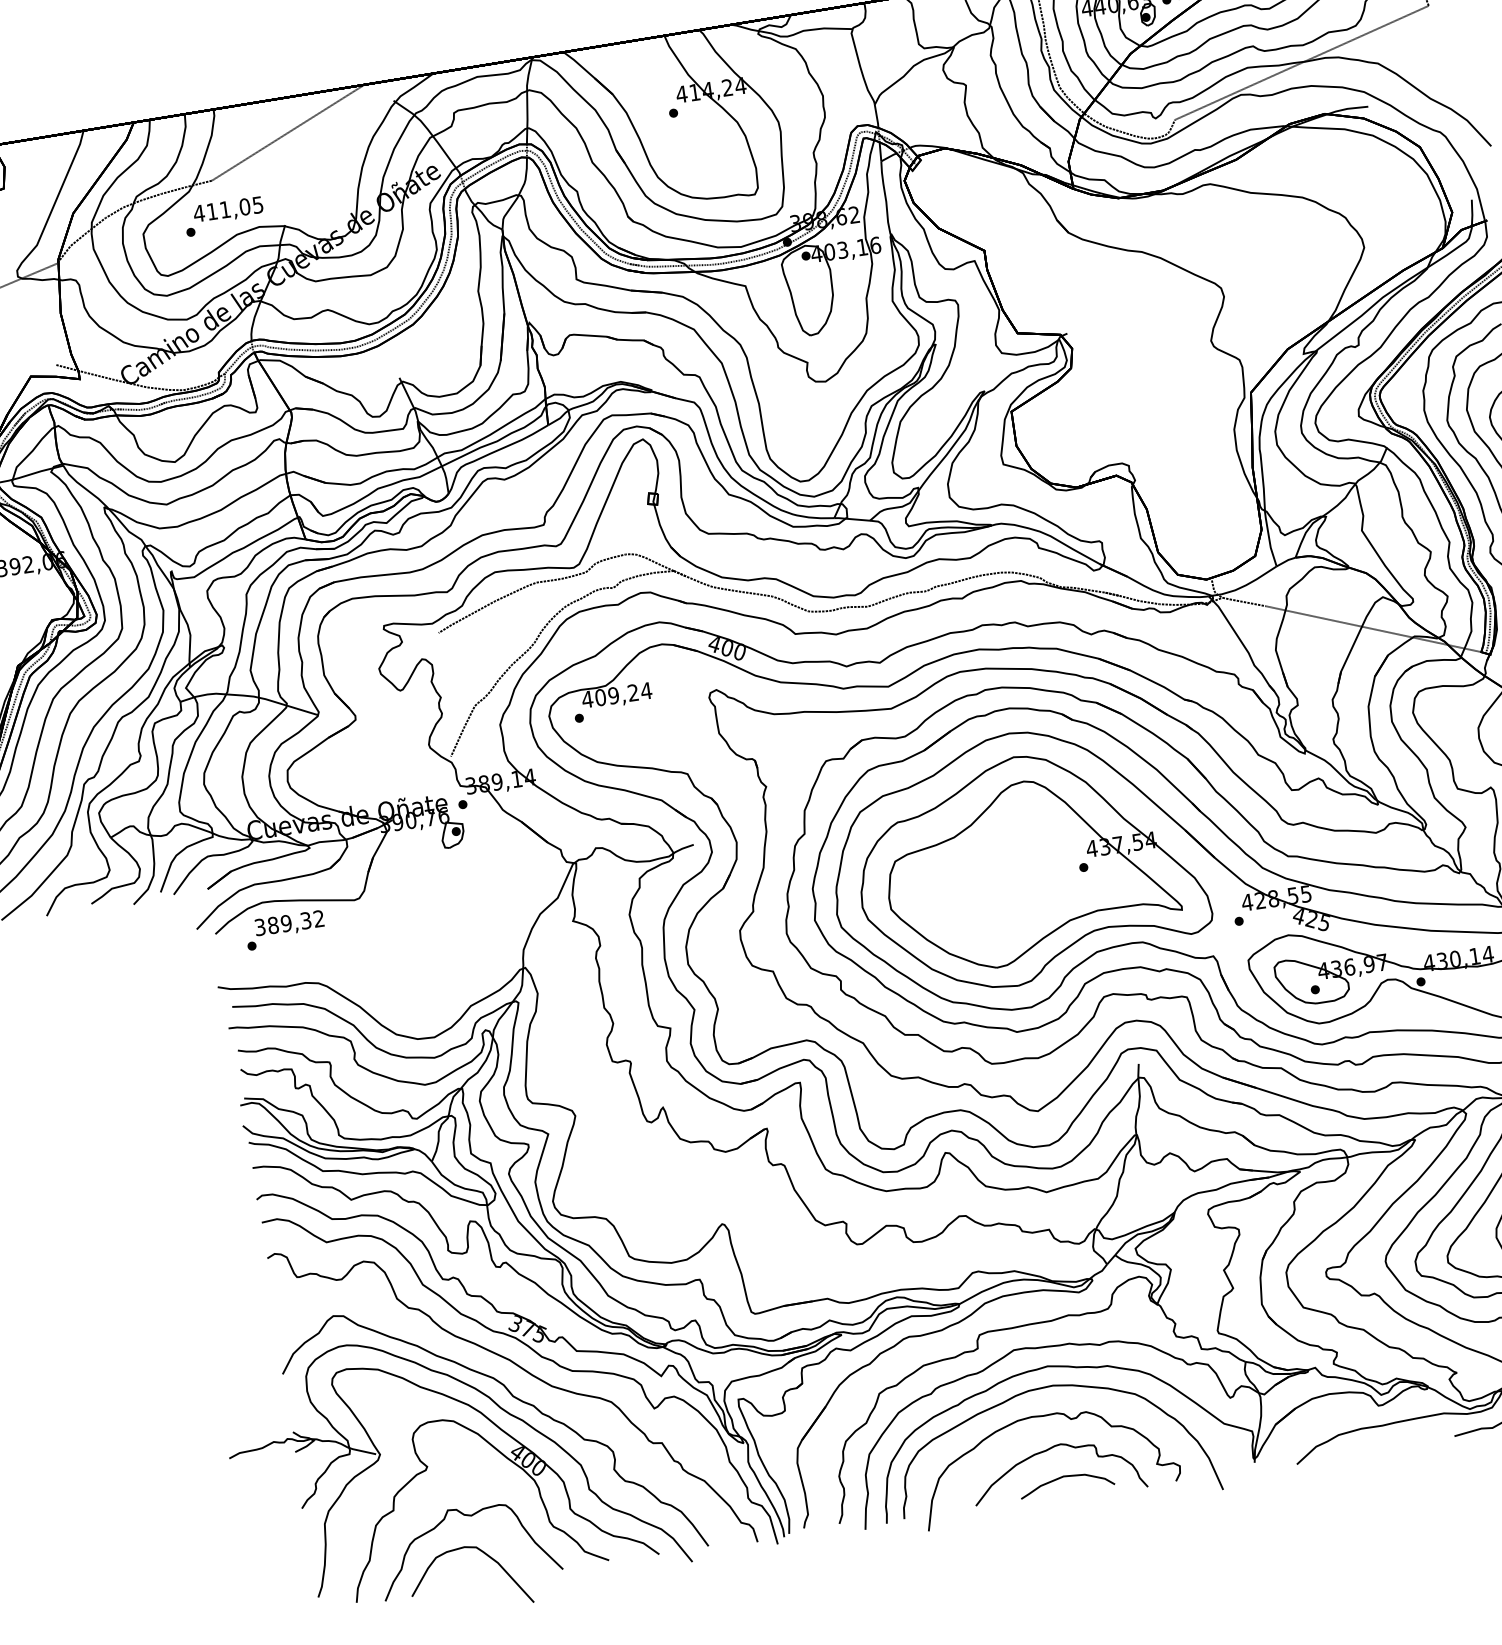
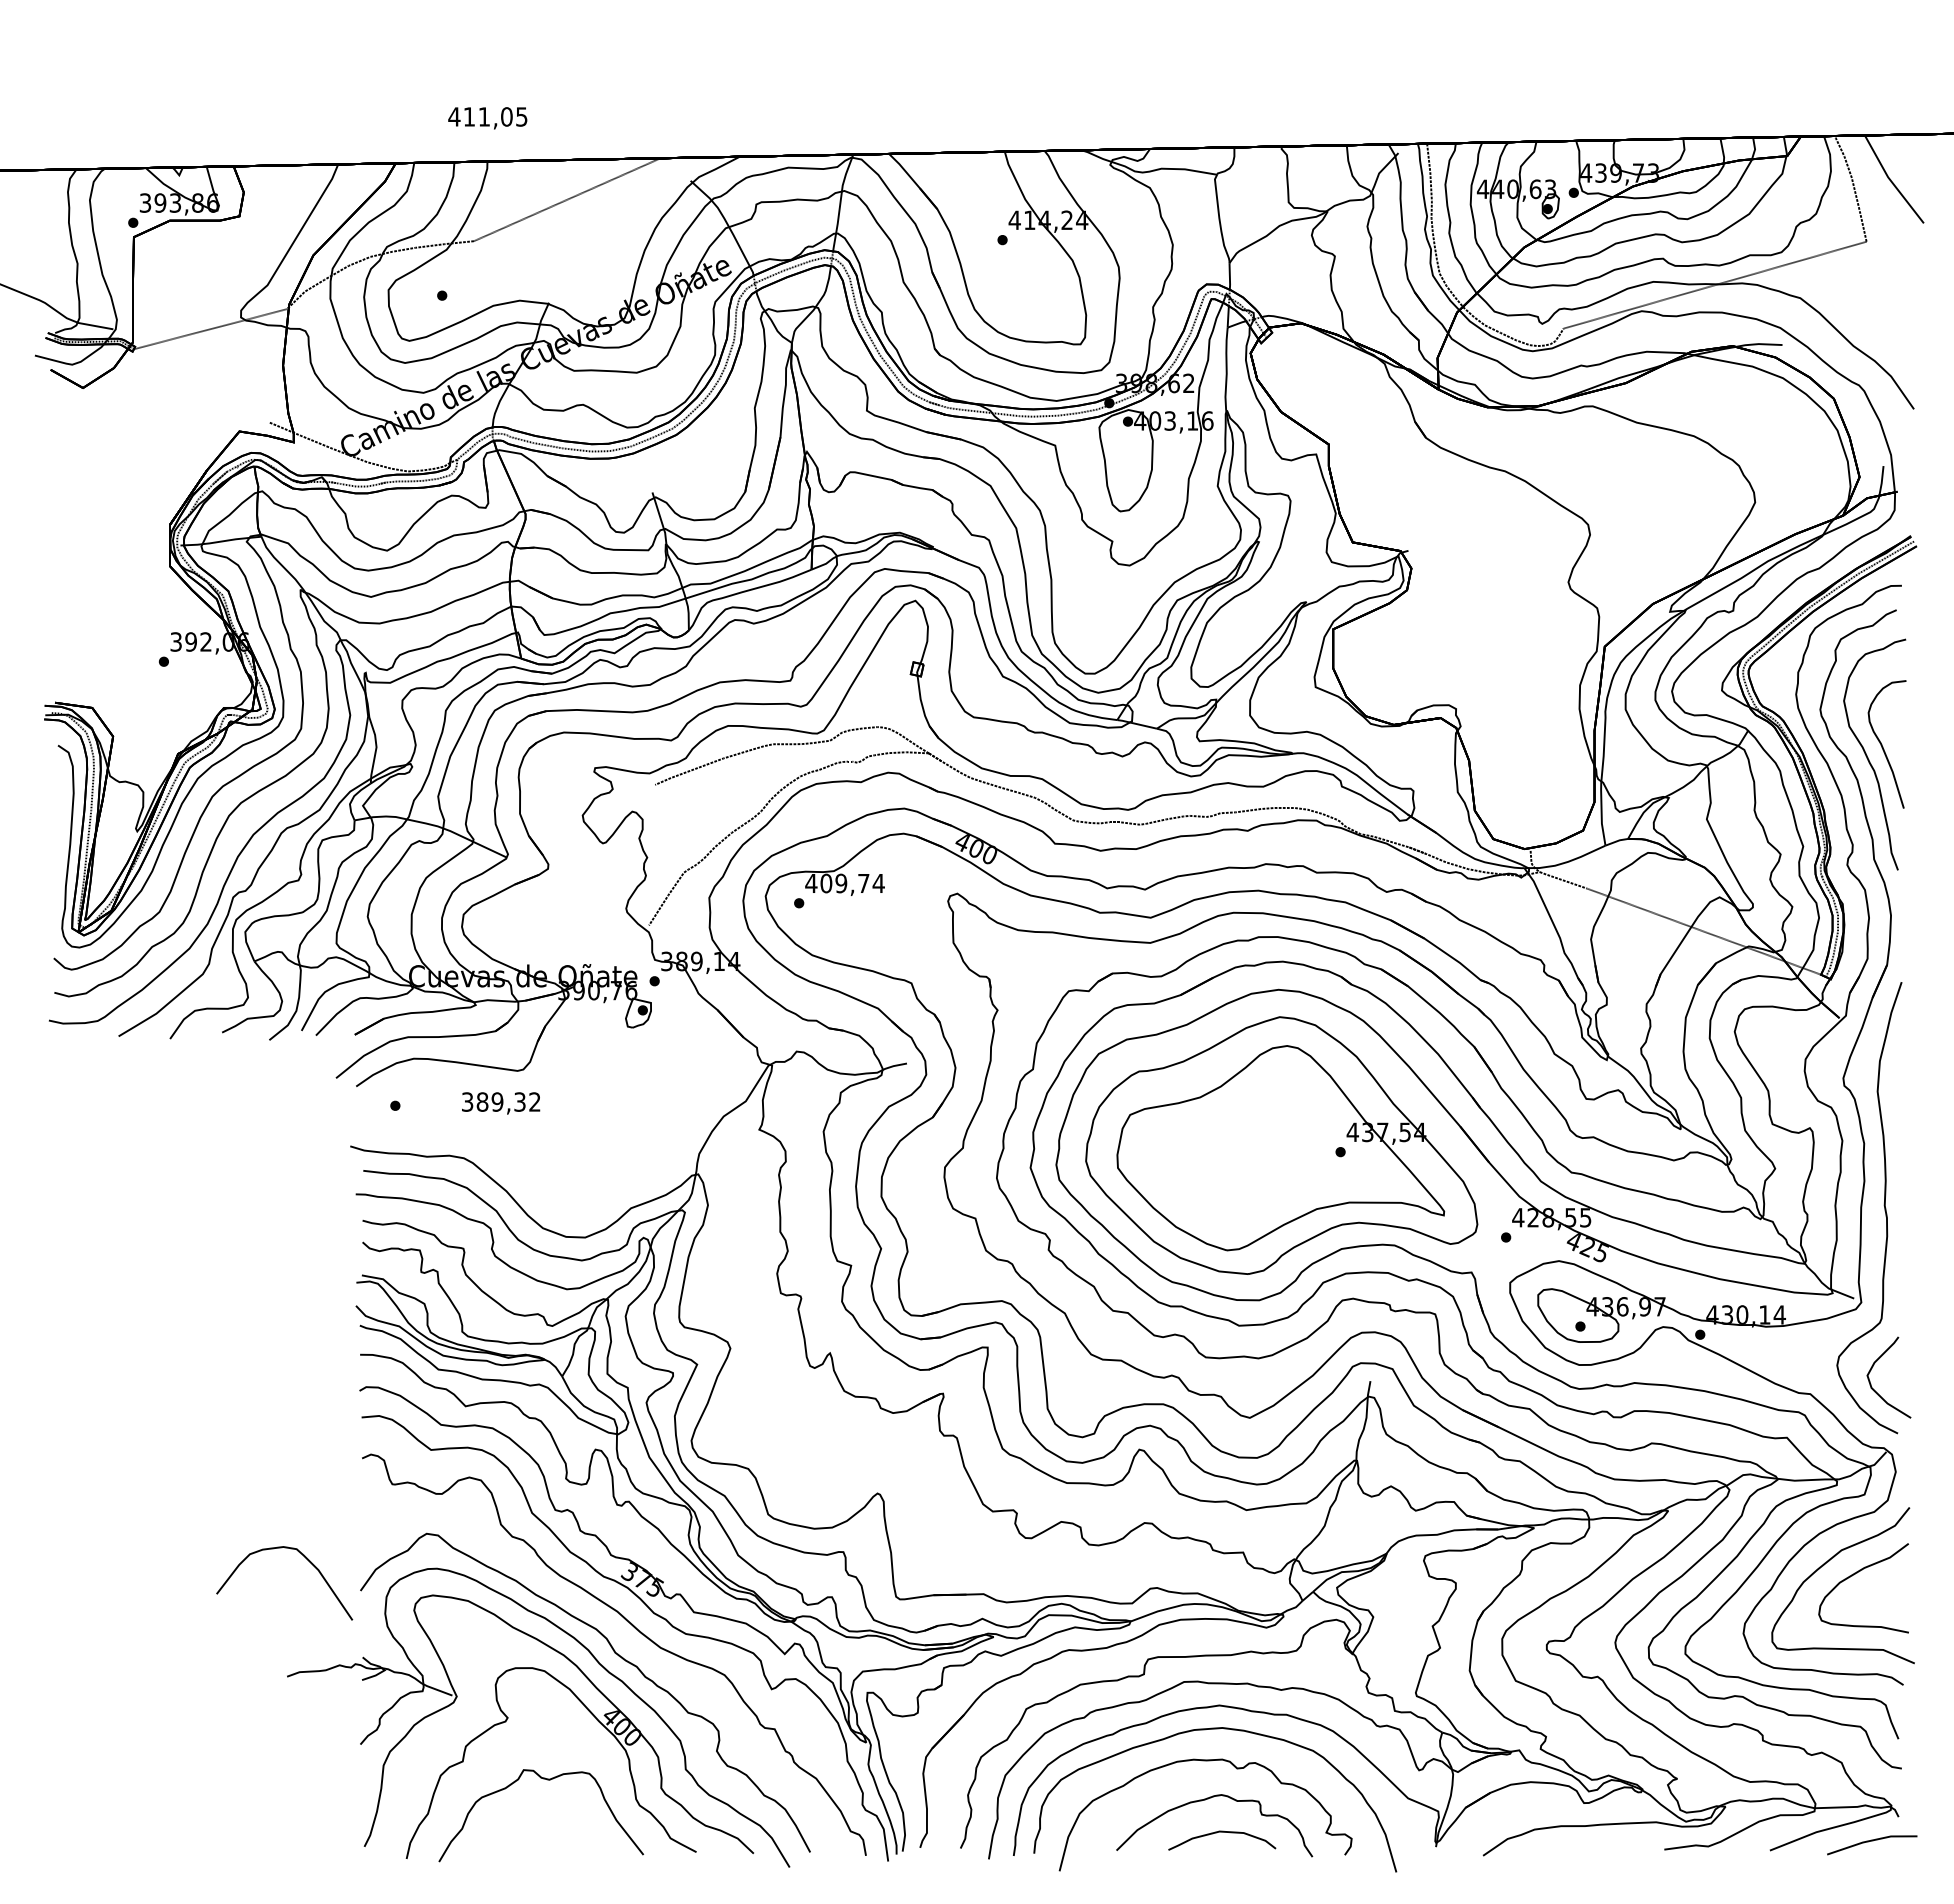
text: (228, 210) -> (487, 118), moved
text: (632, 692) -> (863, 882), 409,24 -> 409,74
text: (290, 924) -> (501, 1103), moved
part: (487, 1555) -> (307, 1560), moved

